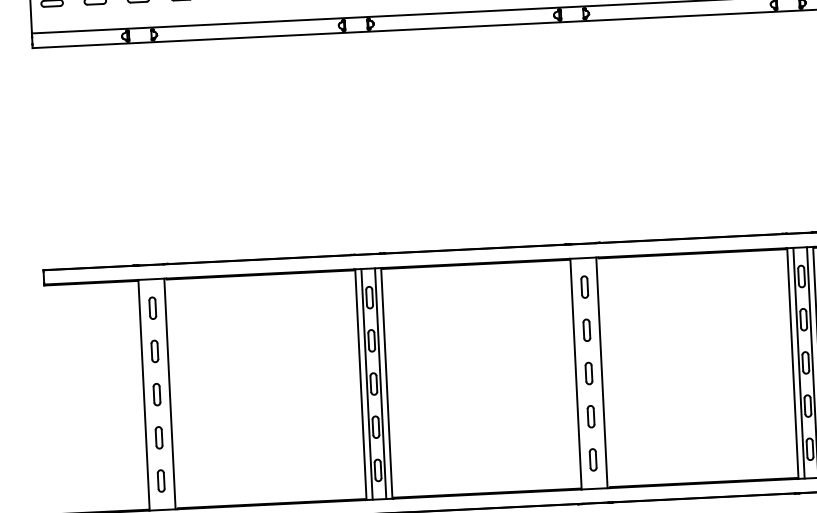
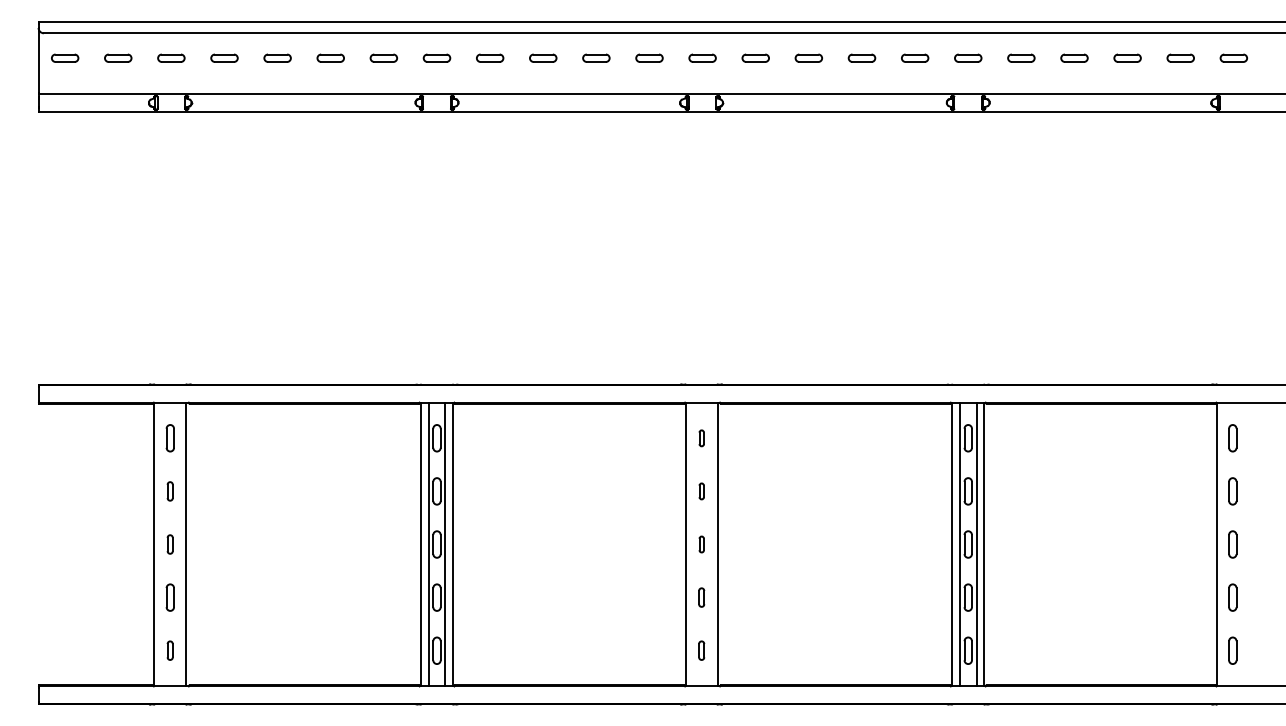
part: (584, 287) -> (701, 438), size x0.6
part: (586, 330) -> (701, 491), size x0.6
part: (154, 351) -> (169, 491), size x0.7
part: (588, 373) -> (701, 544), size x0.6
part: (156, 394) -> (169, 544), size x0.7
part: (591, 416) -> (701, 597), size x0.7
part: (593, 459) -> (701, 650), size x0.7
part: (160, 480) -> (169, 650), size x0.7

